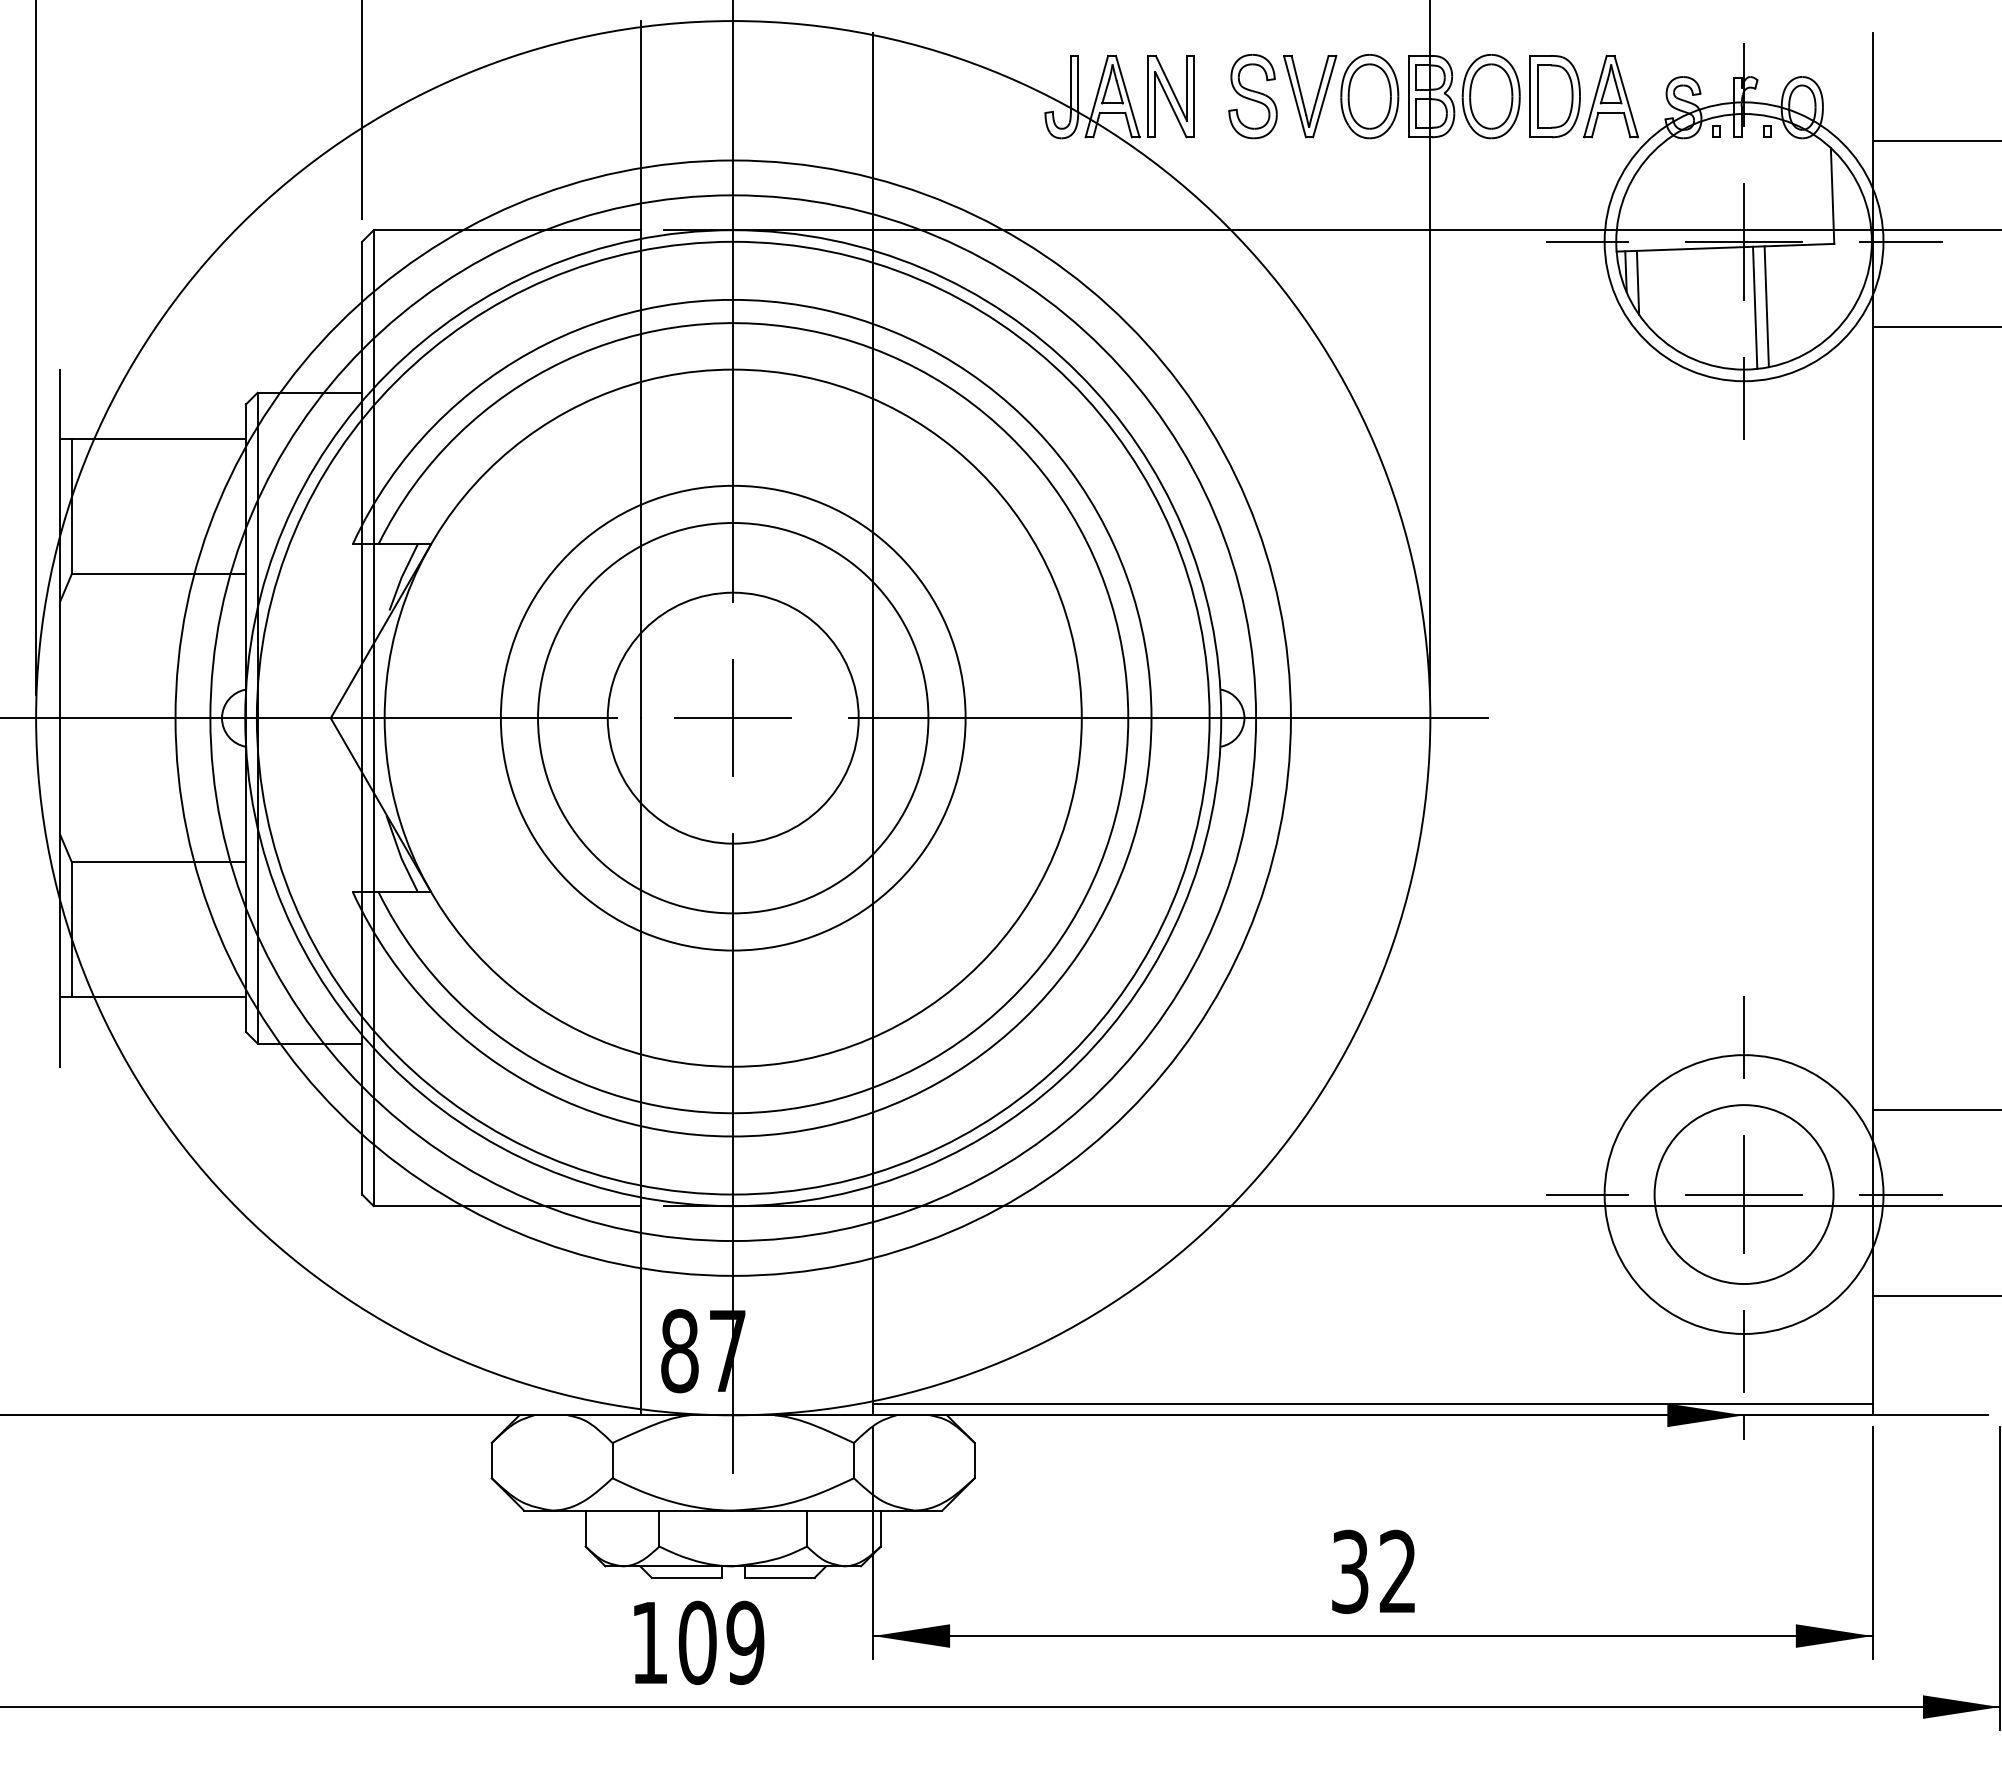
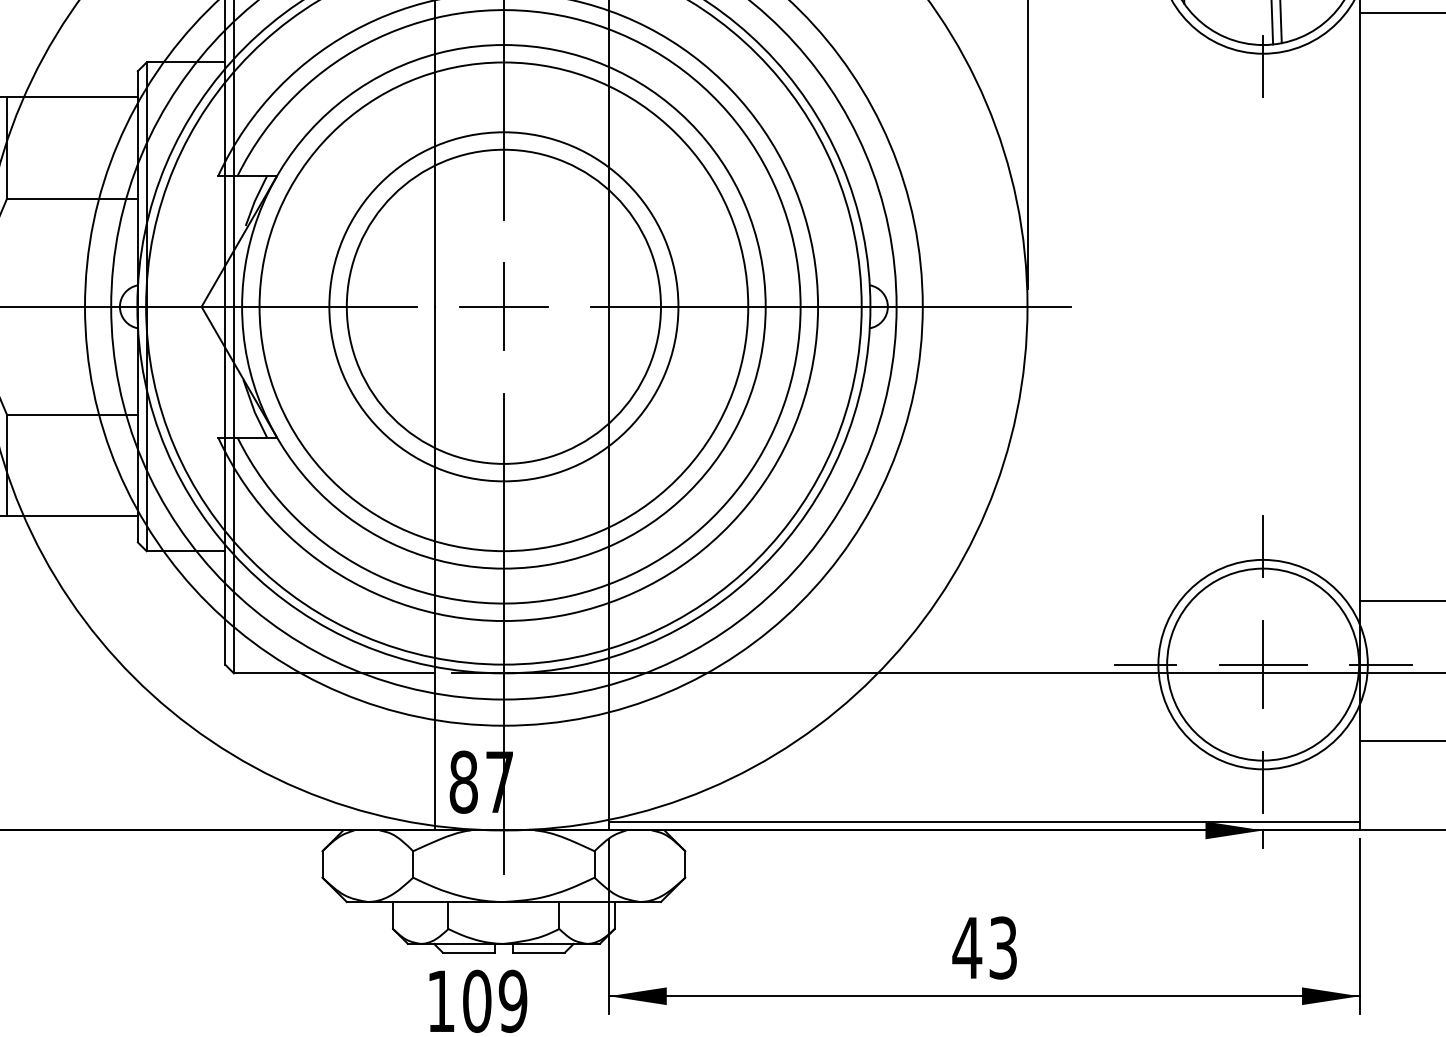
circle: (732, 717) -> (503, 306), size x1.67
circle: (733, 718) -> (504, 307), size x1.67
circle: (1743, 1194) -> (1262, 664), size x1.43
text: (1373, 1571) -> (984, 947), 32 -> 43

